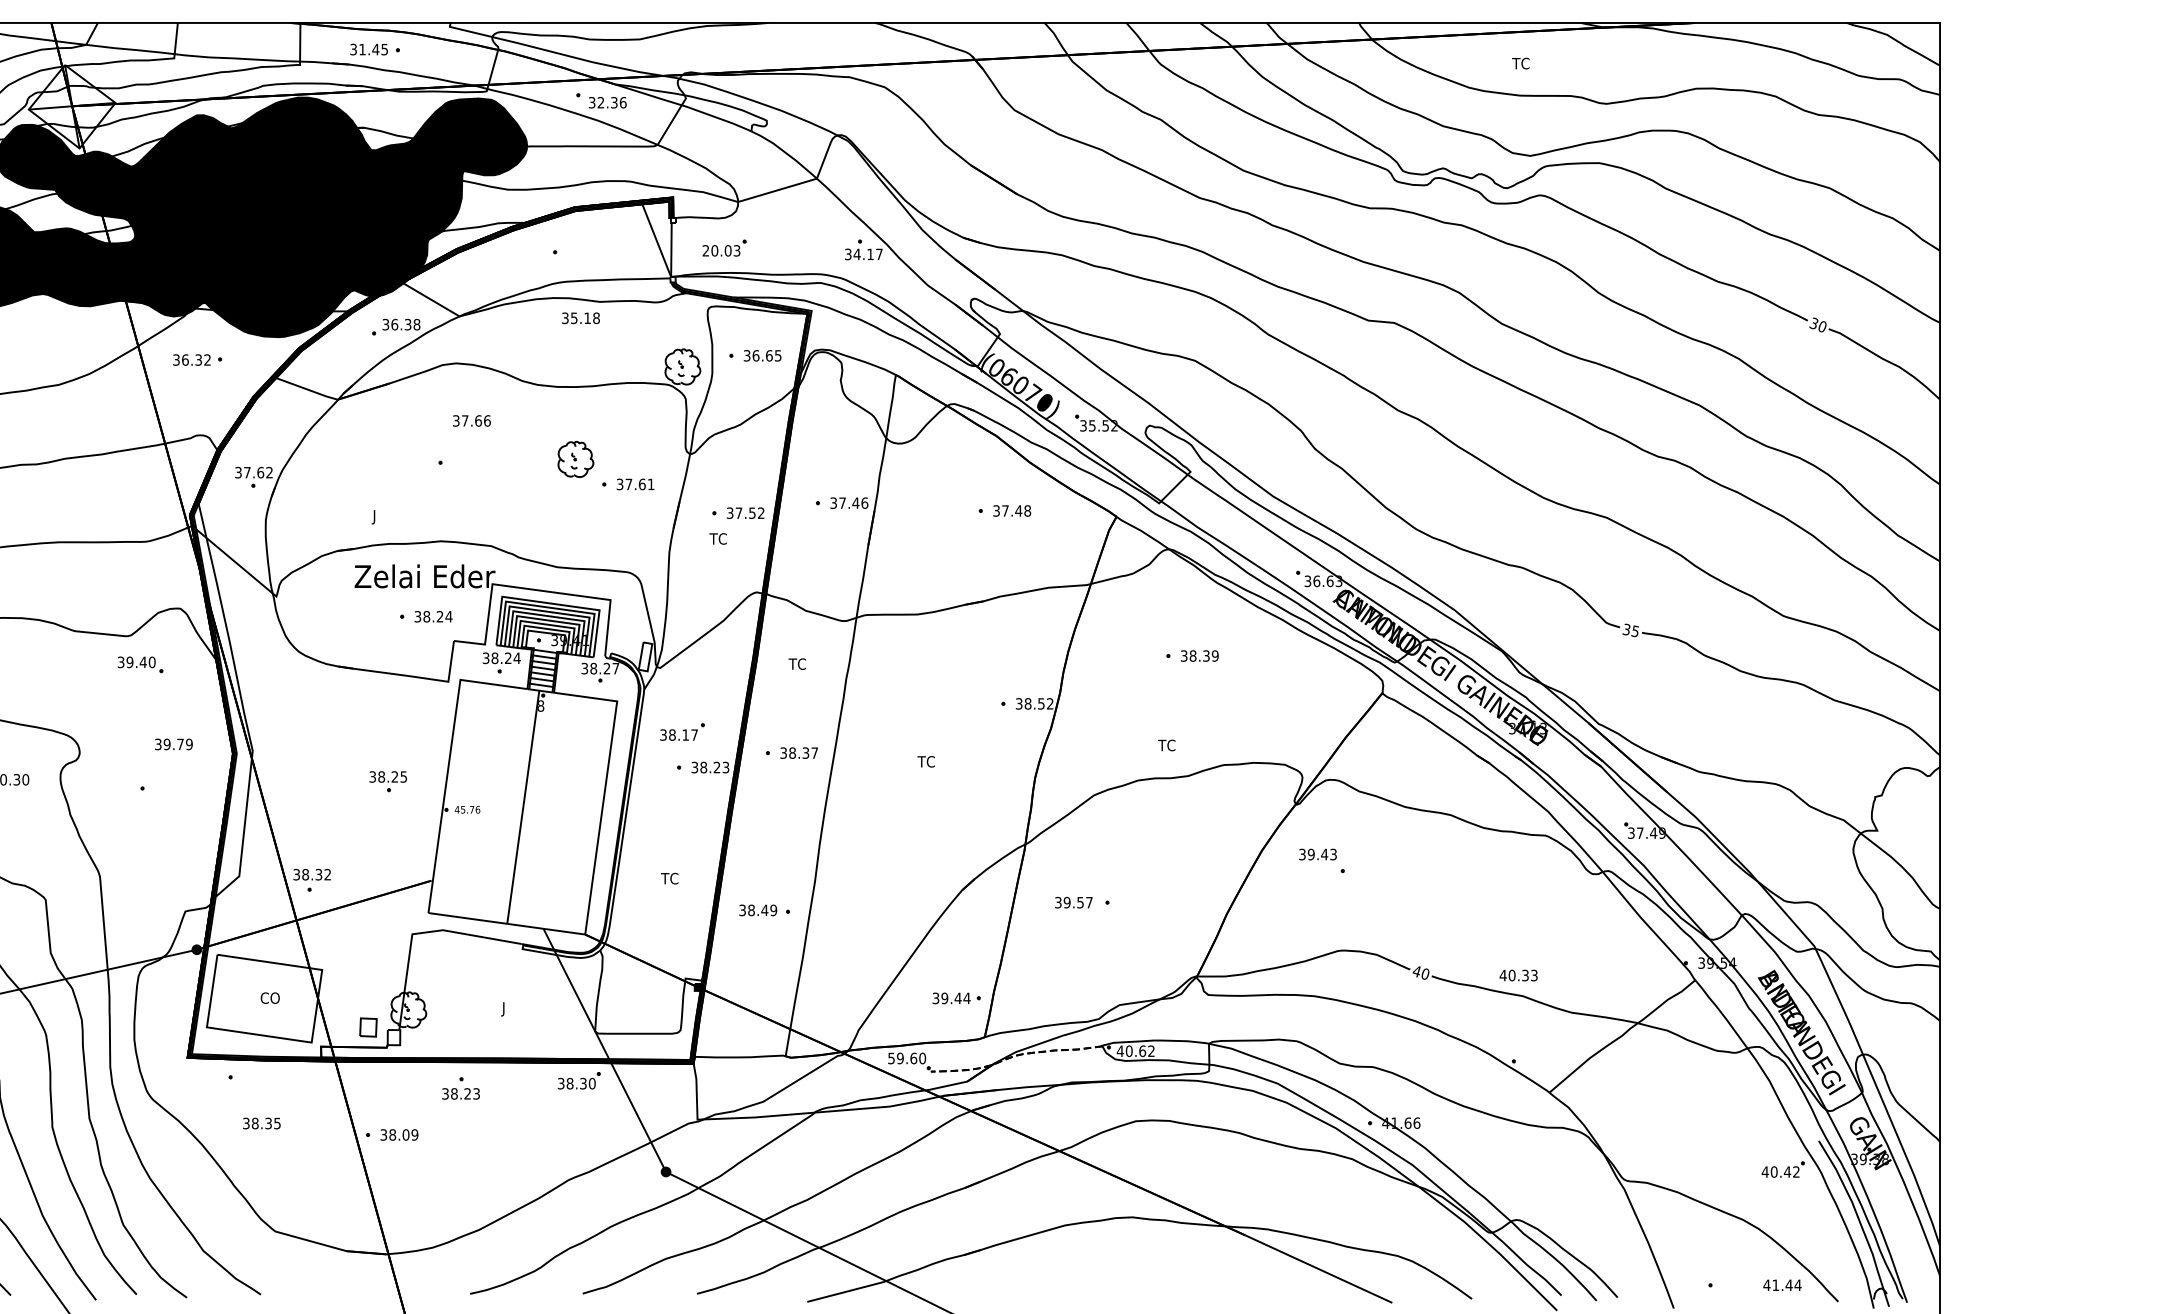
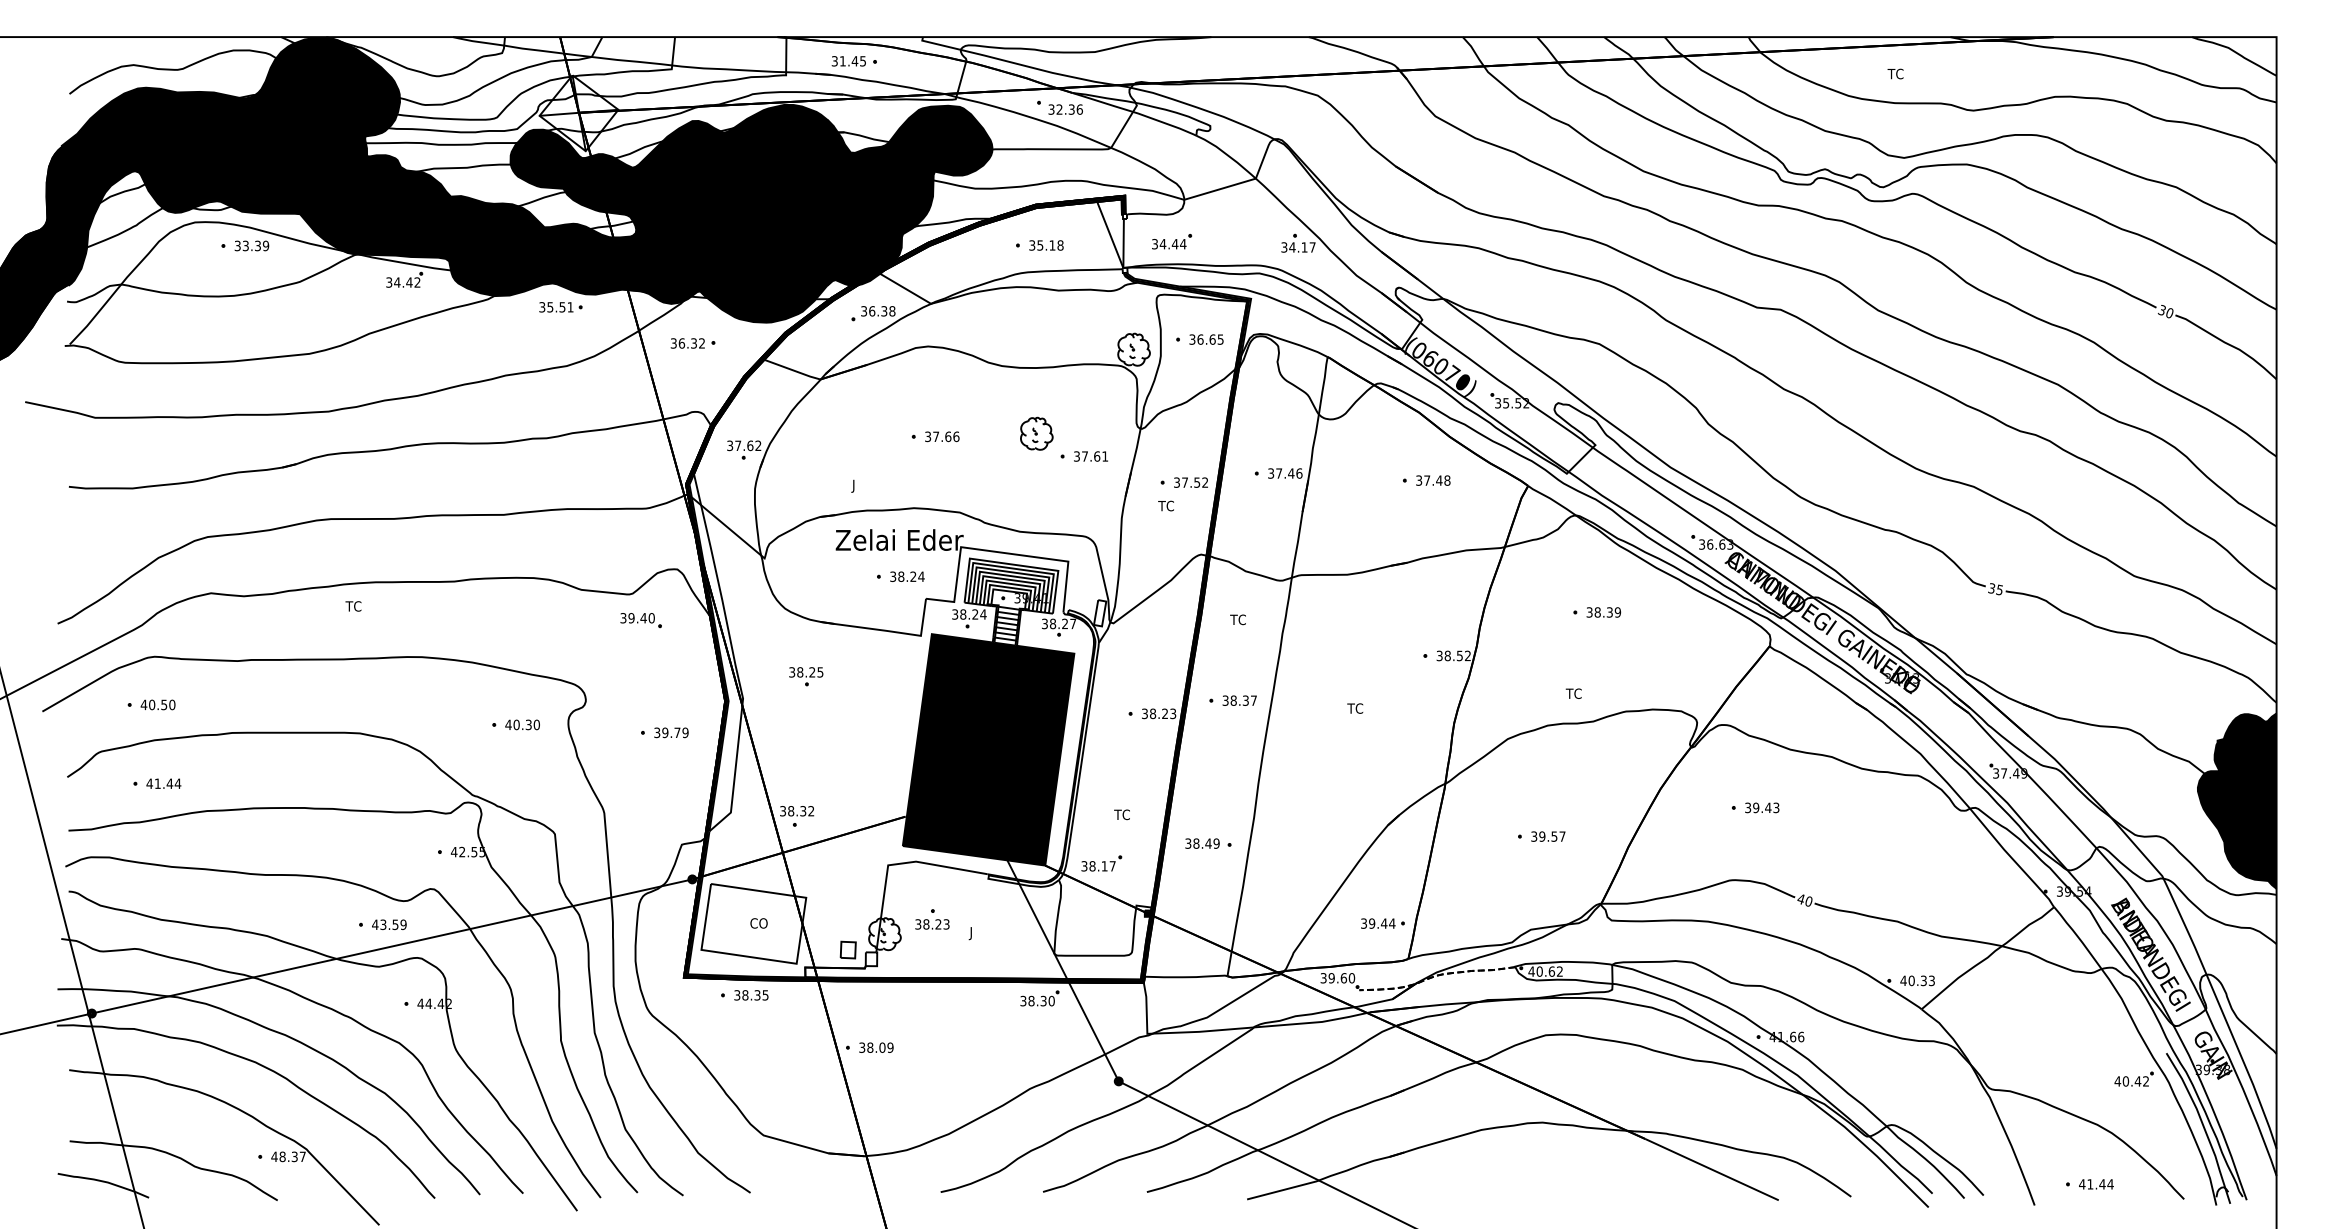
text: (721, 251) -> (1169, 244), 20.03 -> 34.44
text: (581, 318) -> (1046, 245), moved
part: (51, 320) -> (560, 307), added
text: (472, 420) -> (942, 436), moved
part: (682, 731) -> (1101, 863), moved
text: (173, 744) -> (671, 732), moved
part: (388, 781) -> (806, 676), moved
fill: (522, 806) -> (988, 749), added
text: (1318, 854) -> (1762, 807), moved
fill: (1895, 862) -> (2236, 800), added
text: (1073, 902) -> (1548, 836), moved
text: (1518, 975) -> (1917, 980), moved
text: (891, 1057) -> (1323, 977), 59.60 -> 39.60
part: (461, 1088) -> (932, 919), moved
text: (261, 1123) -> (751, 995), moved
text: (1782, 1285) -> (2096, 1184), moved

